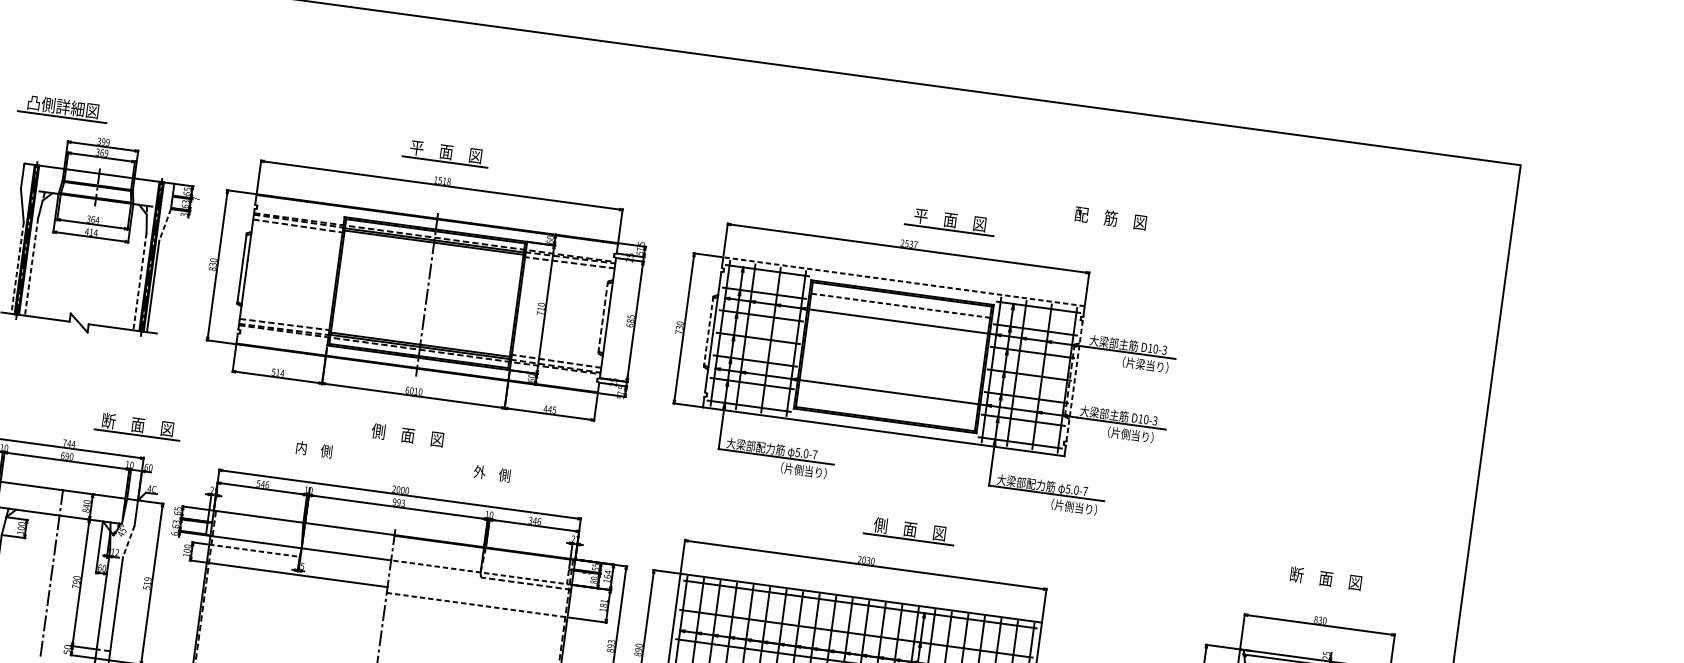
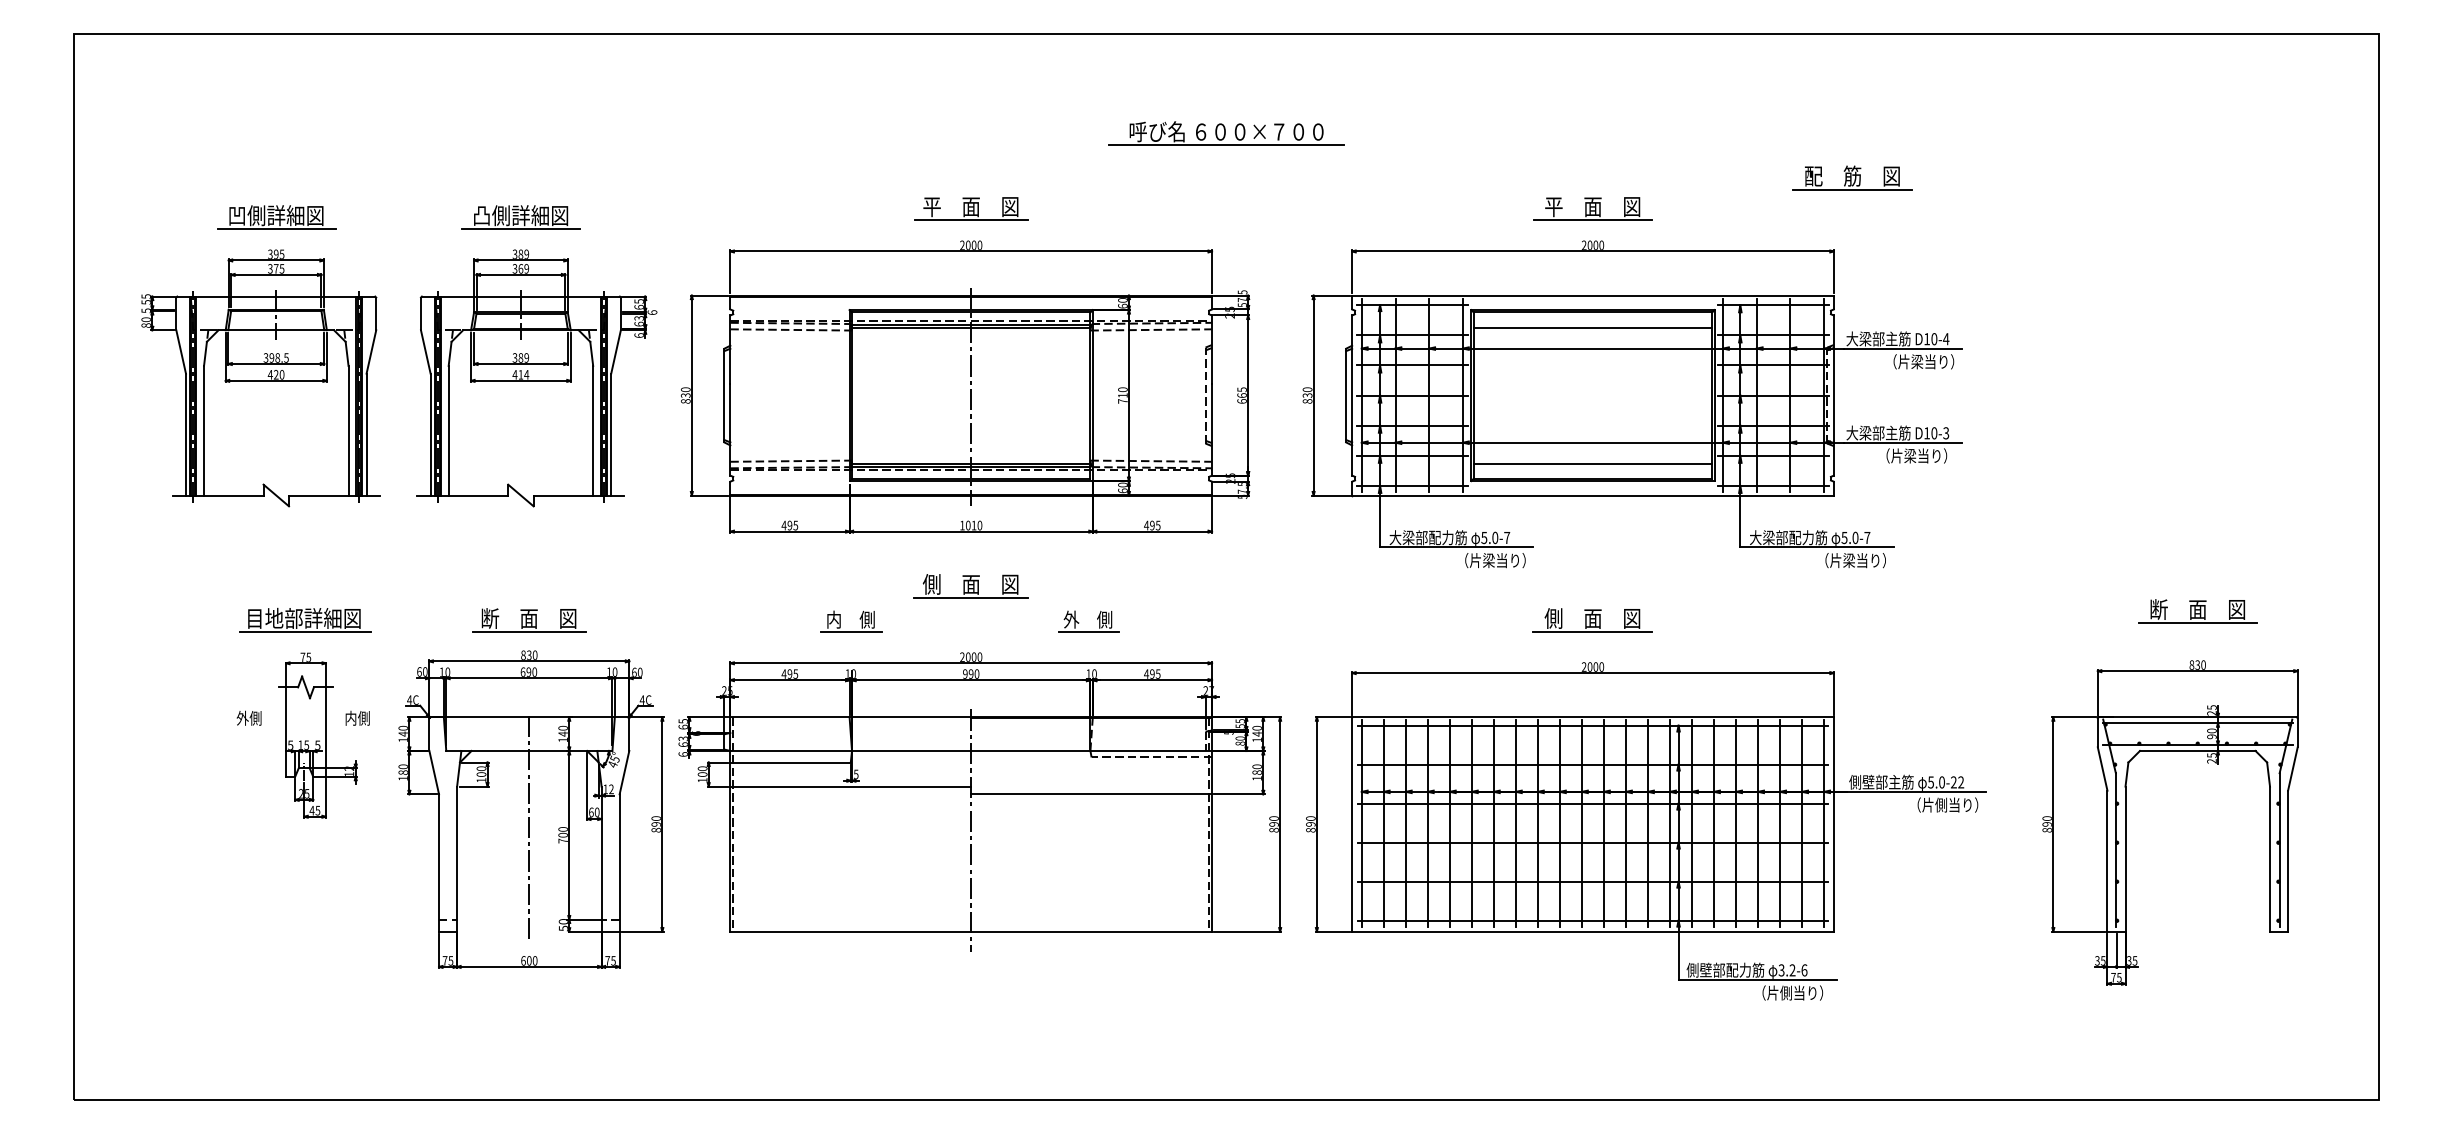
part: (62, 108) -> (520, 217), moved
part: (645, 122) -> (1226, 133), added
text: (103, 141) -> (520, 253), 399 -> 389
text: (442, 180) -> (971, 244), 1518 -> 2000
text: (196, 198) -> (652, 312), 7 -> 6
text: (183, 214) -> (638, 335), 3 -> 6
text: (95, 219) -> (523, 357), 364 -> 389
part: (950, 221) -> (1592, 208), moved
line: (164, 225) -> (615, 352), dashed -> solid
line: (1108, 228) -> (1851, 189), added
text: (911, 243) -> (1595, 244), 2537 -> 2000
line: (31, 266) -> (448, 430), dashed -> solid
line: (17, 268) -> (430, 434), dashed -> solid
line: (140, 281) -> (593, 430), dashed -> solid
line: (903, 281) -> (1592, 295), dashed -> solid
line: (900, 305) -> (1592, 327), dashed -> solid
text: (630, 321) -> (1241, 395), 685 -> 665
line: (708, 331) -> (1346, 395), dashed -> solid
text: (679, 332) -> (1307, 401), 730 -> 830
text: (1164, 350) -> (1945, 339), D10-3 -> D10-4
text: (277, 372) -> (789, 525), 514 -> 495
line: (1074, 381) -> (1833, 395), dashed -> solid
text: (407, 390) -> (962, 525), 6010 -> 1010
line: (886, 407) -> (1592, 463), added
text: (549, 409) -> (1151, 525), 445 -> 495
part: (138, 426) -> (529, 620), moved
text: (1126, 433) -> (1910, 455), （片側当り） -> （片梁当り）
text: (69, 443) -> (529, 654), 744 -> 830
line: (406, 445) -> (970, 597), added
line: (313, 459) -> (851, 632), added
text: (798, 469) -> (1488, 560), （片側当り） -> （片梁当り）
text: (262, 483) -> (789, 673), 546 -> 495
line: (491, 483) -> (1088, 632), added
text: (403, 502) -> (976, 673), 993 -> 990
text: (1068, 506) -> (1848, 560), （片側当り） -> （片梁当り）
text: (85, 510) -> (562, 739), 840 -> 140
text: (535, 520) -> (1152, 673), 346 -> 495
part: (909, 530) -> (1592, 620), moved
line: (128, 542) -> (624, 773), dashed -> solid
line: (255, 550) -> (791, 762), dashed -> solid
text: (868, 560) -> (1595, 666), 2030 -> 2000
line: (481, 572) -> (1091, 750), dashed -> solid
text: (607, 573) -> (1256, 730), 164 -> 140
text: (75, 582) -> (562, 835), 790 -> 700
text: (146, 583) -> (655, 824), 519 -> 890
line: (1324, 589) -> (2197, 623), added
text: (603, 601) -> (1256, 766), 181 -> 180
line: (477, 605) -> (1092, 794), dashed -> solid
text: (611, 641) -> (1273, 818), 893 -> 890

